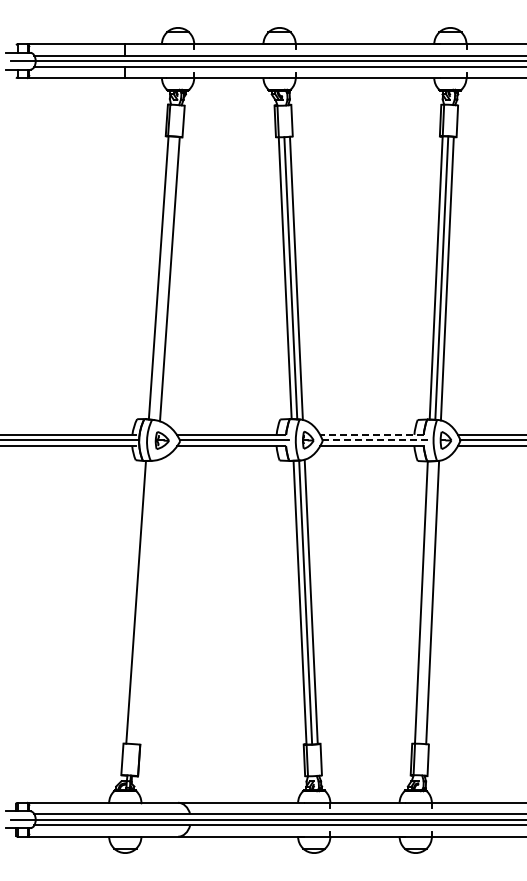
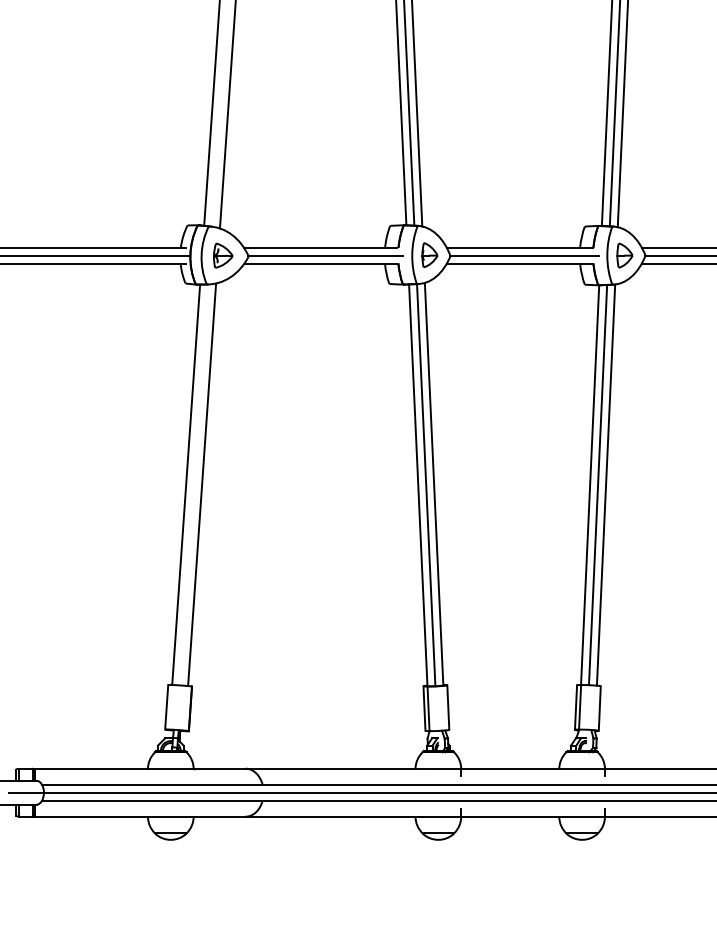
line: (371, 434) -> (519, 247), dashed -> solid
line: (375, 440) -> (525, 255), dashed -> solid
line: (147, 602) -> (202, 485), added
line: (426, 602) -> (597, 485), added

